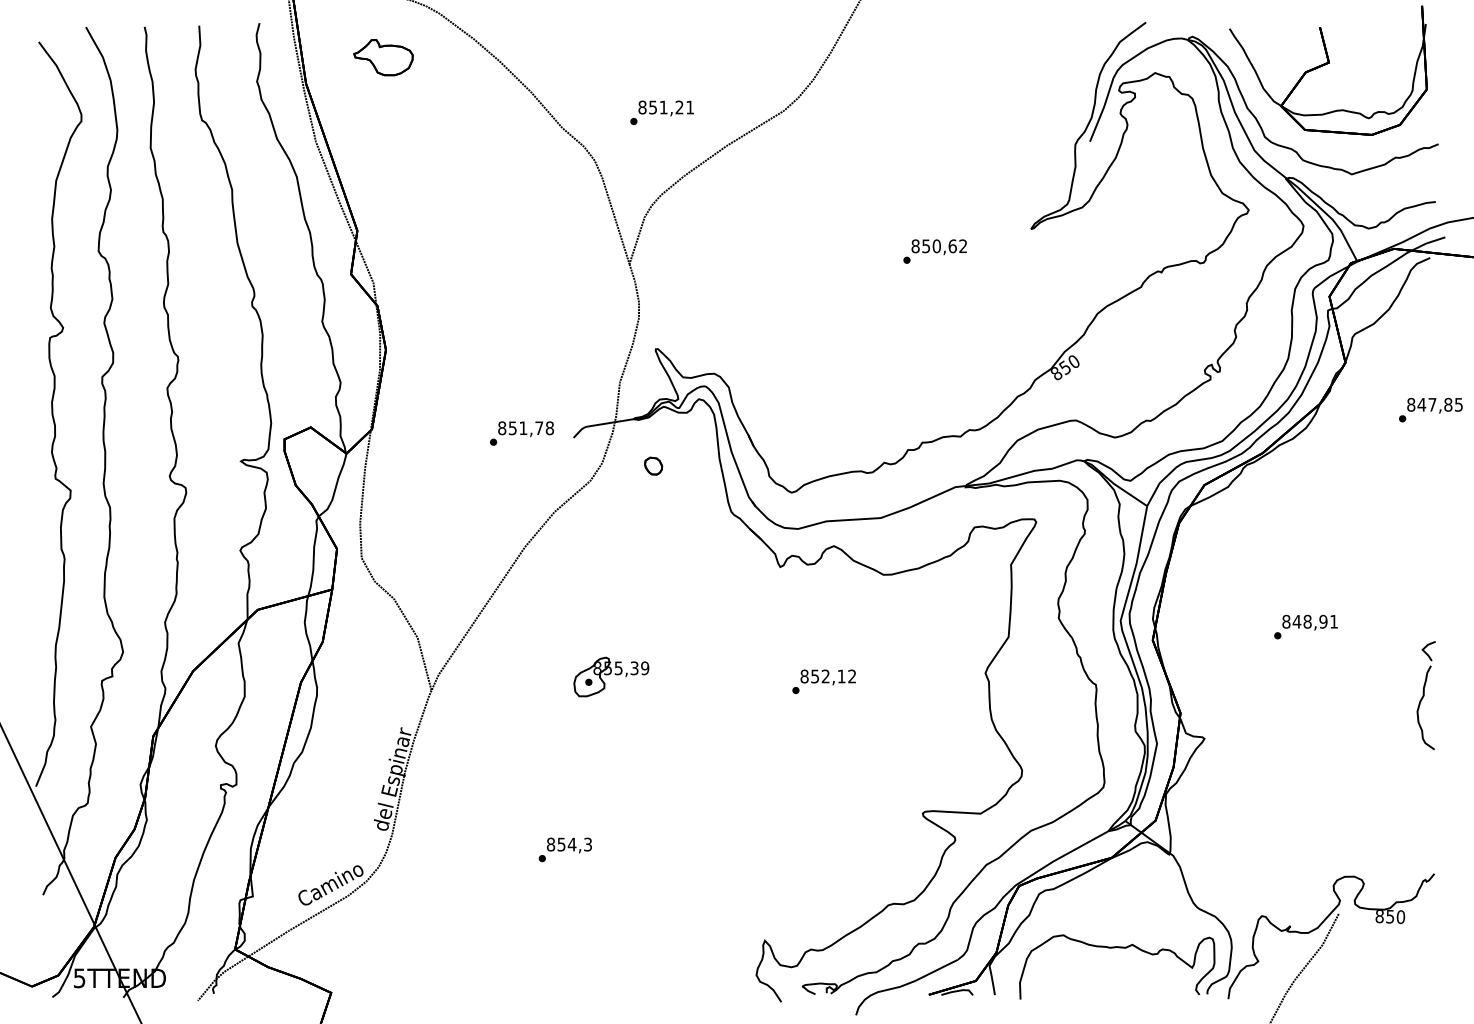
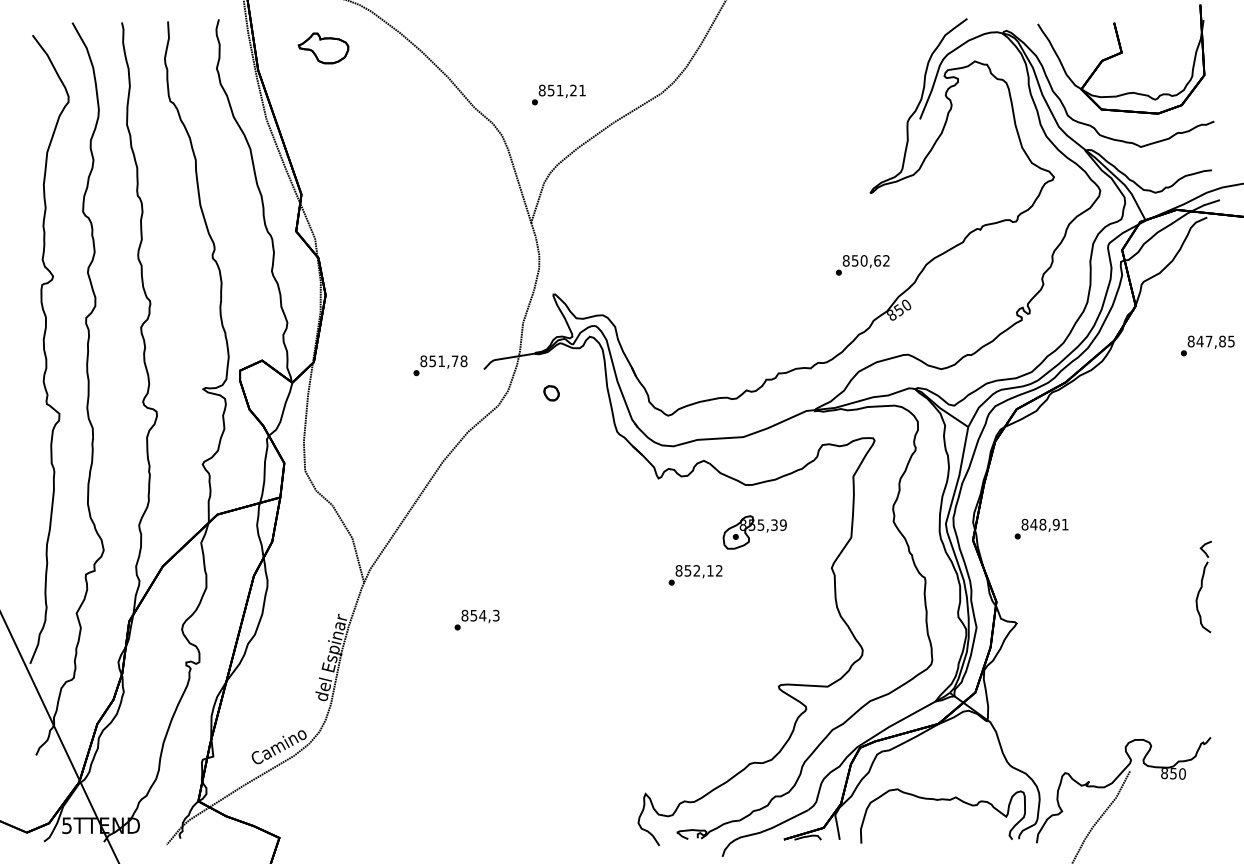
text: (934, 251) -> (862, 265), moved
text: (1305, 626) -> (1041, 528), moved
part: (611, 676) -> (754, 532), moved
text: (564, 849) -> (476, 619), moved

